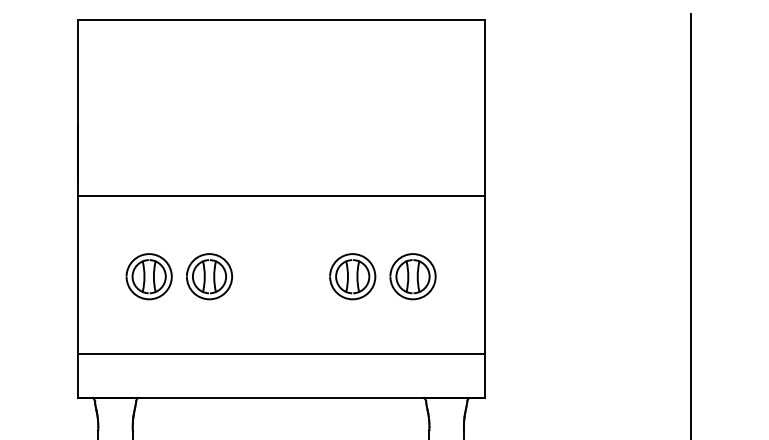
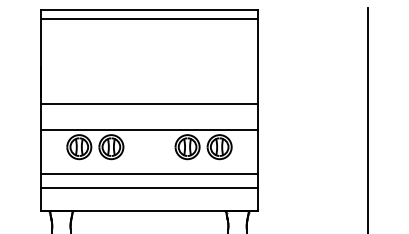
line: (281, 36) -> (149, 19), added
line: (281, 245) -> (149, 130), added
line: (281, 326) -> (149, 173), added

